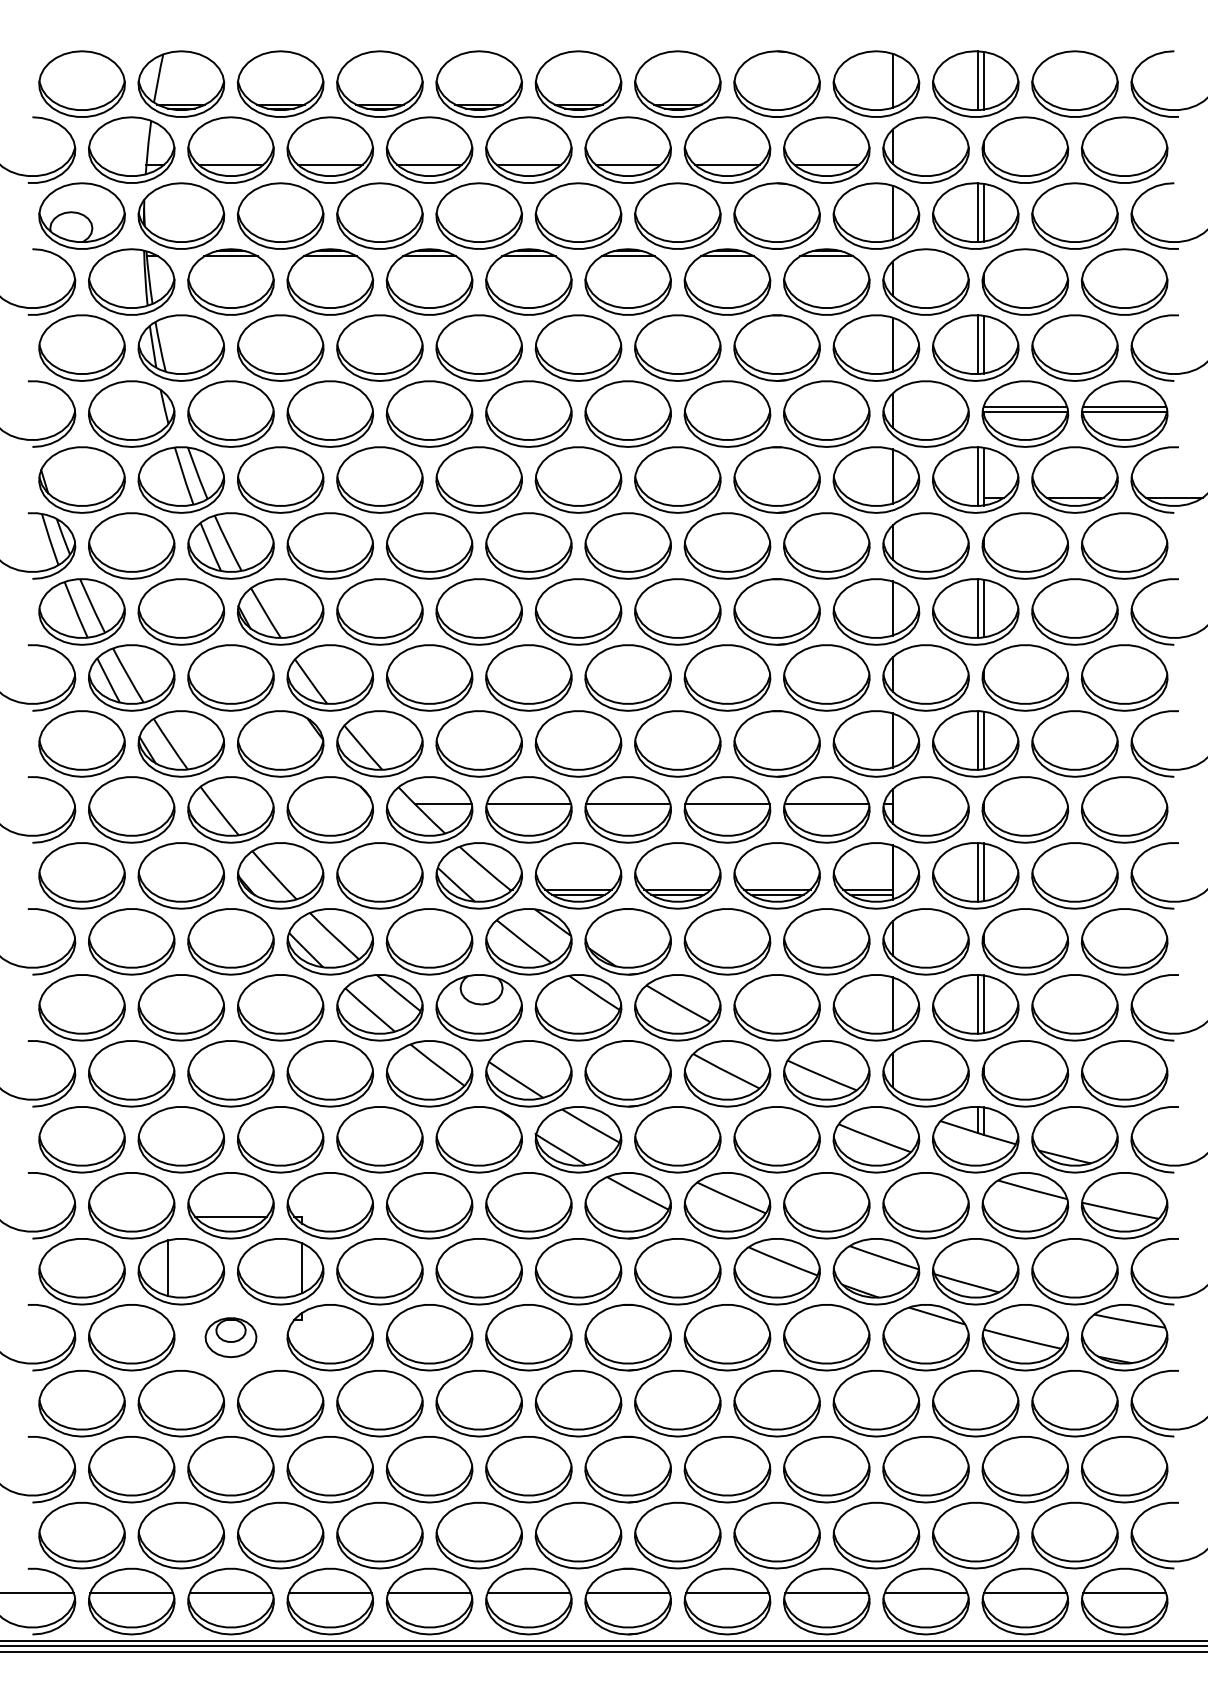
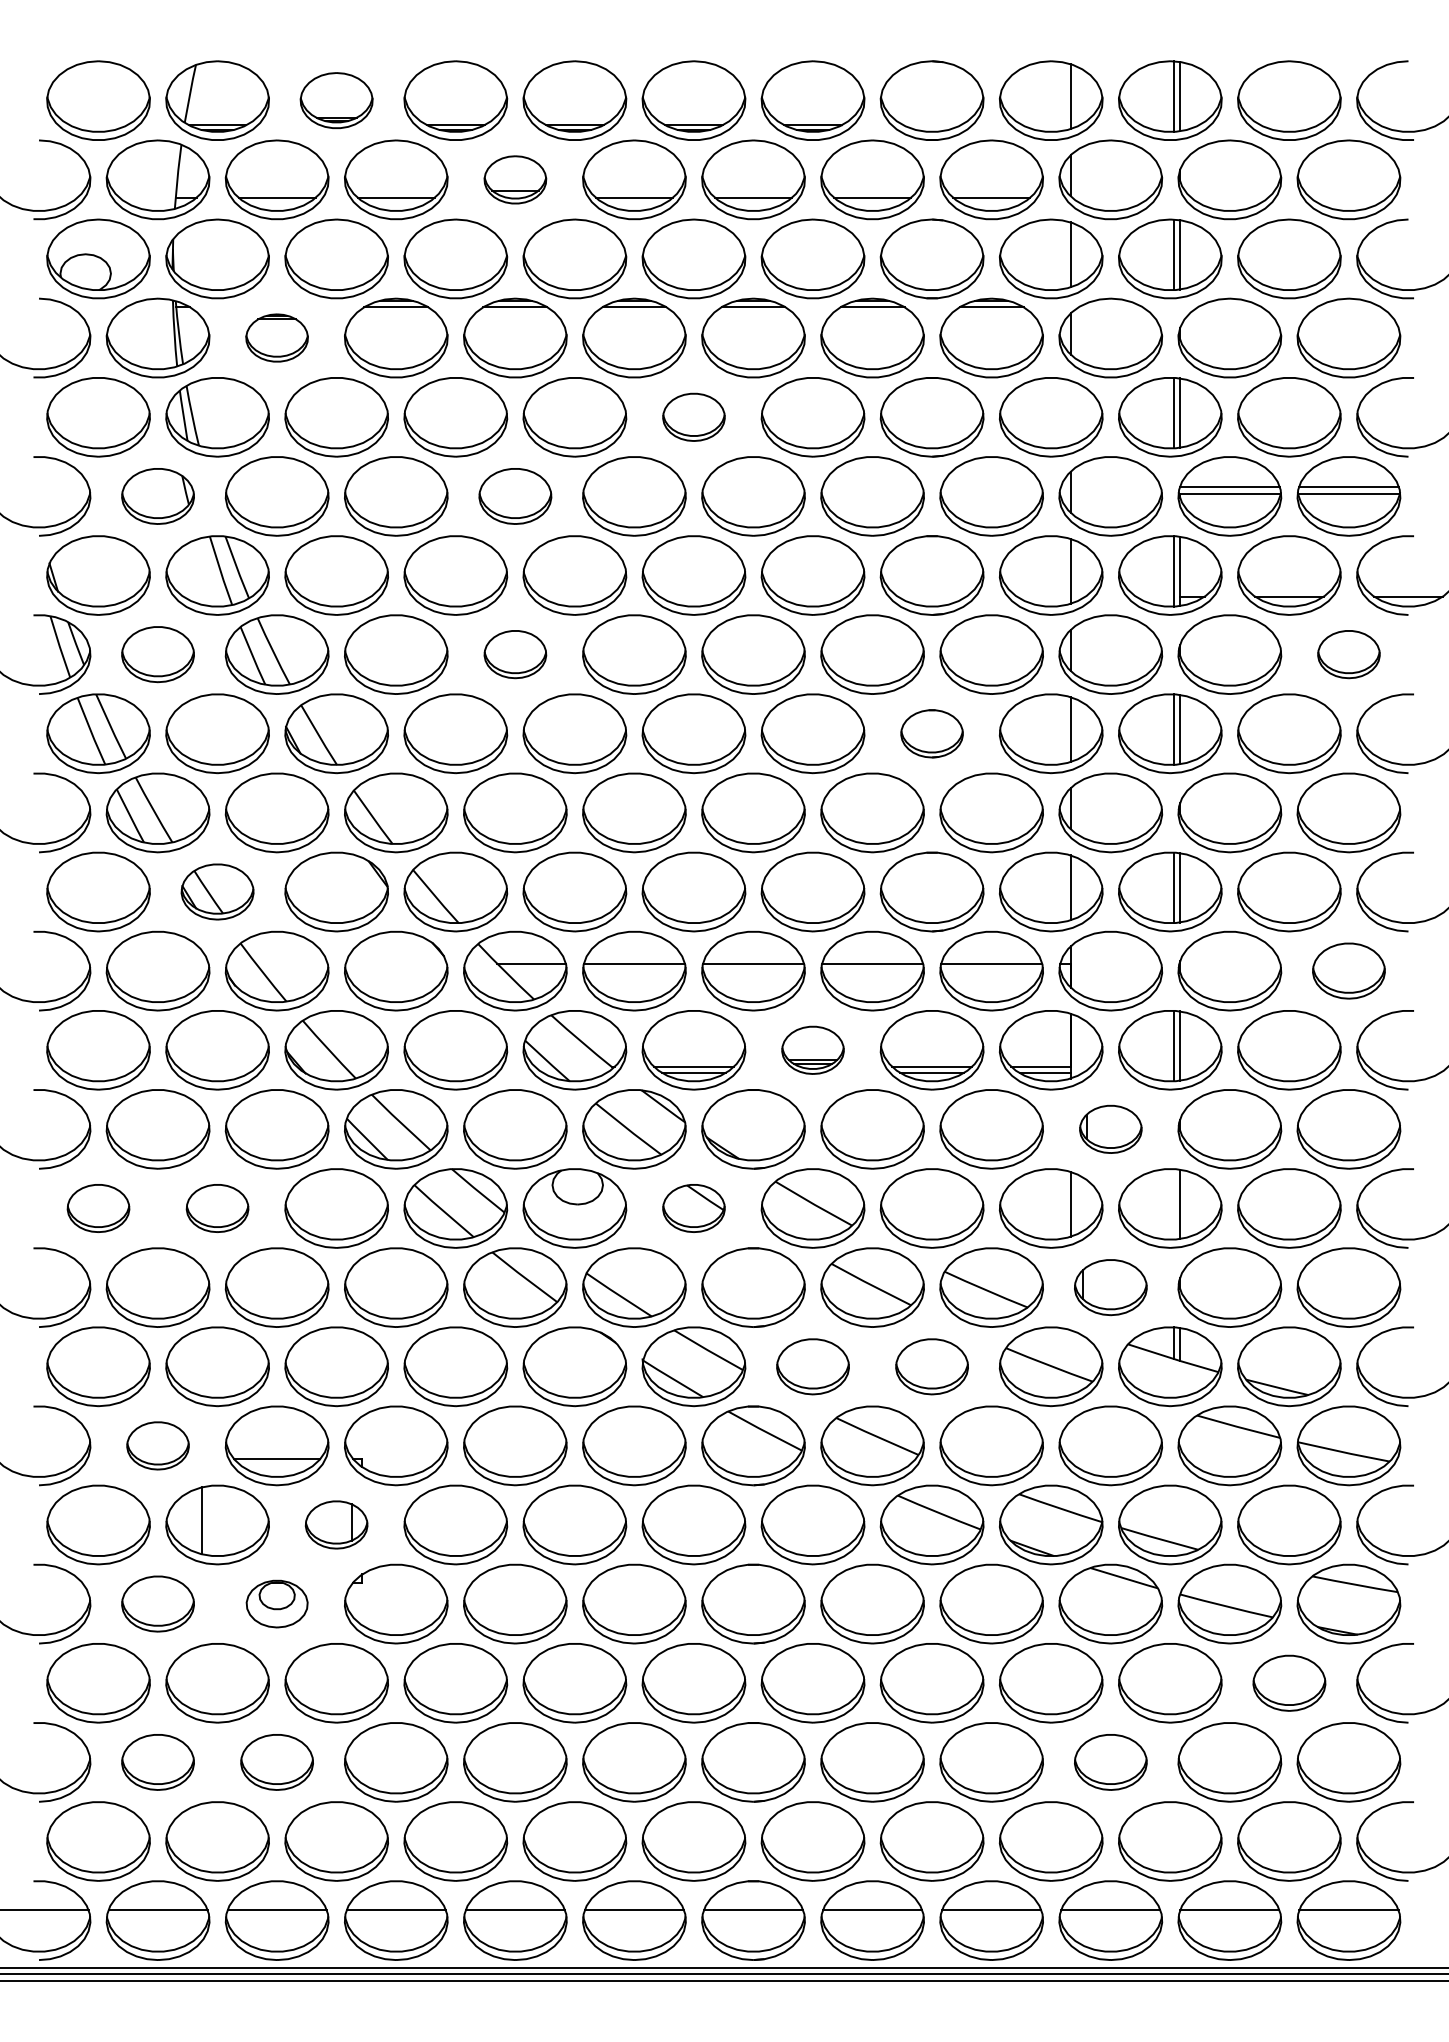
part: (280, 83) -> (336, 100), size x0.7
part: (429, 149) -> (515, 179), size x0.6
part: (230, 281) -> (276, 337), size x0.6
line: (892, 344) -> (1070, 412), removed
part: (578, 348) -> (693, 417), size x0.6
part: (131, 414) -> (157, 496), size x0.7
part: (429, 414) -> (515, 496), size x0.7
part: (131, 545) -> (157, 654), size x0.7
part: (429, 545) -> (515, 654), size x0.6
part: (1124, 545) -> (1348, 654), size x0.6
part: (776, 611) -> (931, 733), size x0.6
part: (181, 743) -> (217, 891), size x0.7
part: (1124, 809) -> (1348, 970), size x0.7
part: (677, 876) -> (812, 1050), size x0.6
part: (925, 941) -> (1110, 1129), size x0.6
line: (978, 1004) -> (1173, 1204), removed
part: (82, 1007) -> (98, 1208), size x0.6
part: (181, 1007) -> (217, 1208), size x0.6
part: (578, 1007) -> (693, 1208), size x0.6
part: (925, 1073) -> (1110, 1287), size x0.7
part: (677, 1139) -> (812, 1366), size x0.7
part: (776, 1139) -> (931, 1366), size x0.7
part: (131, 1205) -> (157, 1445), size x0.6
part: (280, 1271) -> (336, 1524), size x0.6
part: (131, 1337) -> (157, 1603), size x0.7
part: (1075, 1403) -> (1289, 1683), size x0.7
part: (131, 1469) -> (157, 1762), size x0.7
part: (230, 1469) -> (276, 1762), size x0.7
part: (925, 1469) -> (1110, 1762), size x0.7

